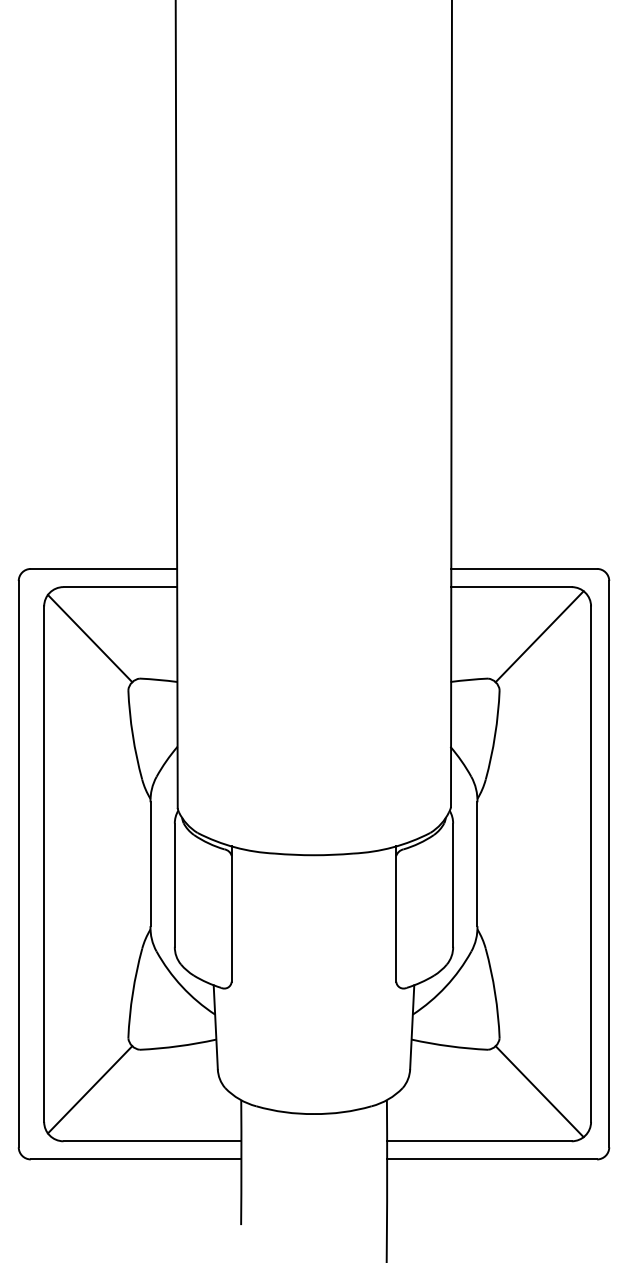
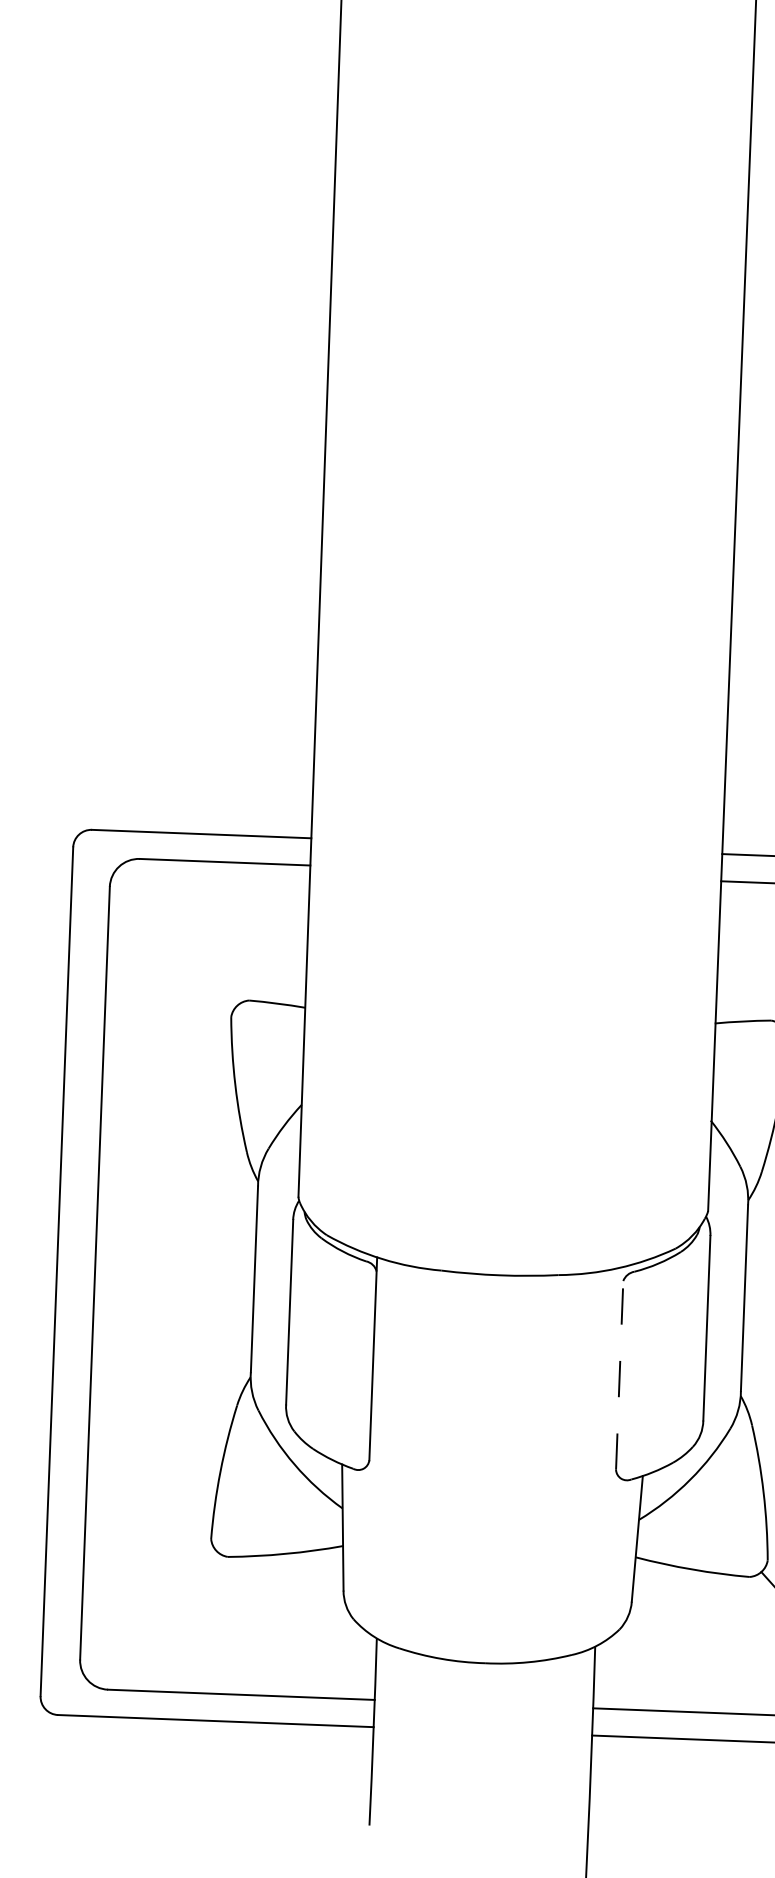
line: (89, 638) -> (175, 937), removed
line: (396, 914) -> (620, 1368), solid -> dashed
line: (89, 1089) -> (149, 1613), removed

